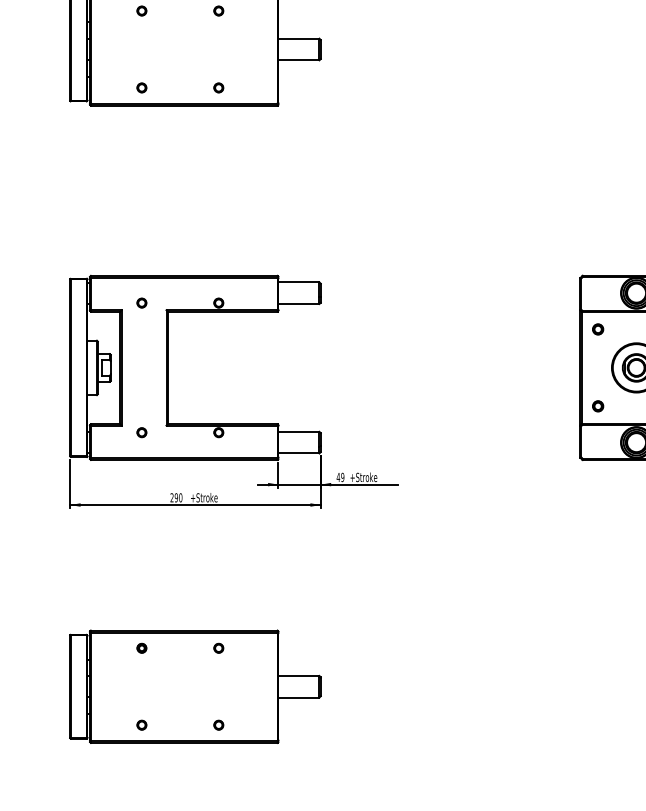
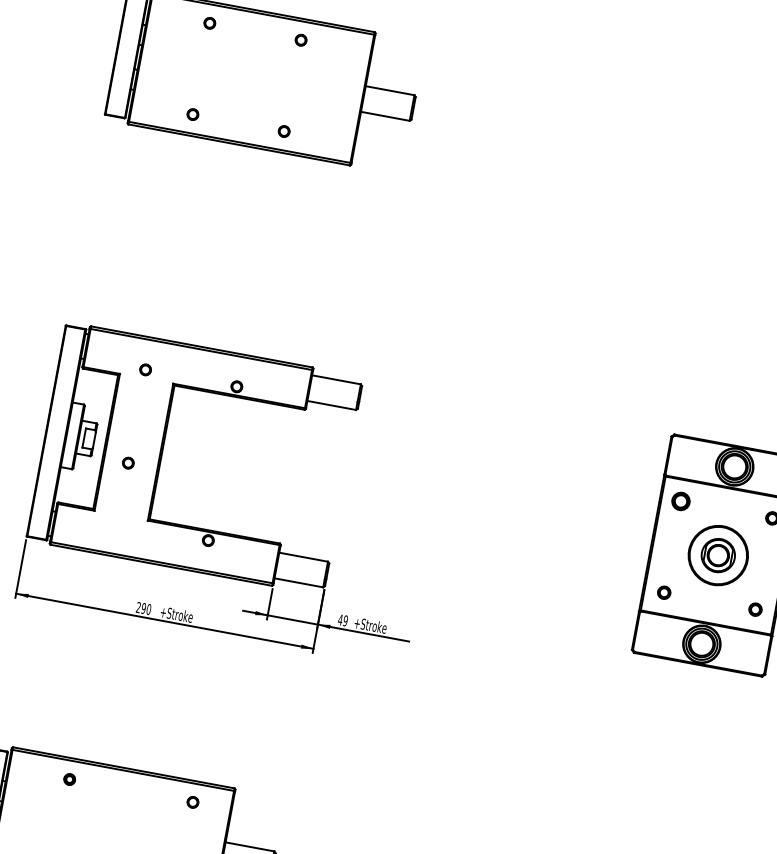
part: (598, 329) -> (681, 501), size x1.4
part: (141, 432) -> (127, 462), moved
part: (218, 647) -> (192, 801), moved

